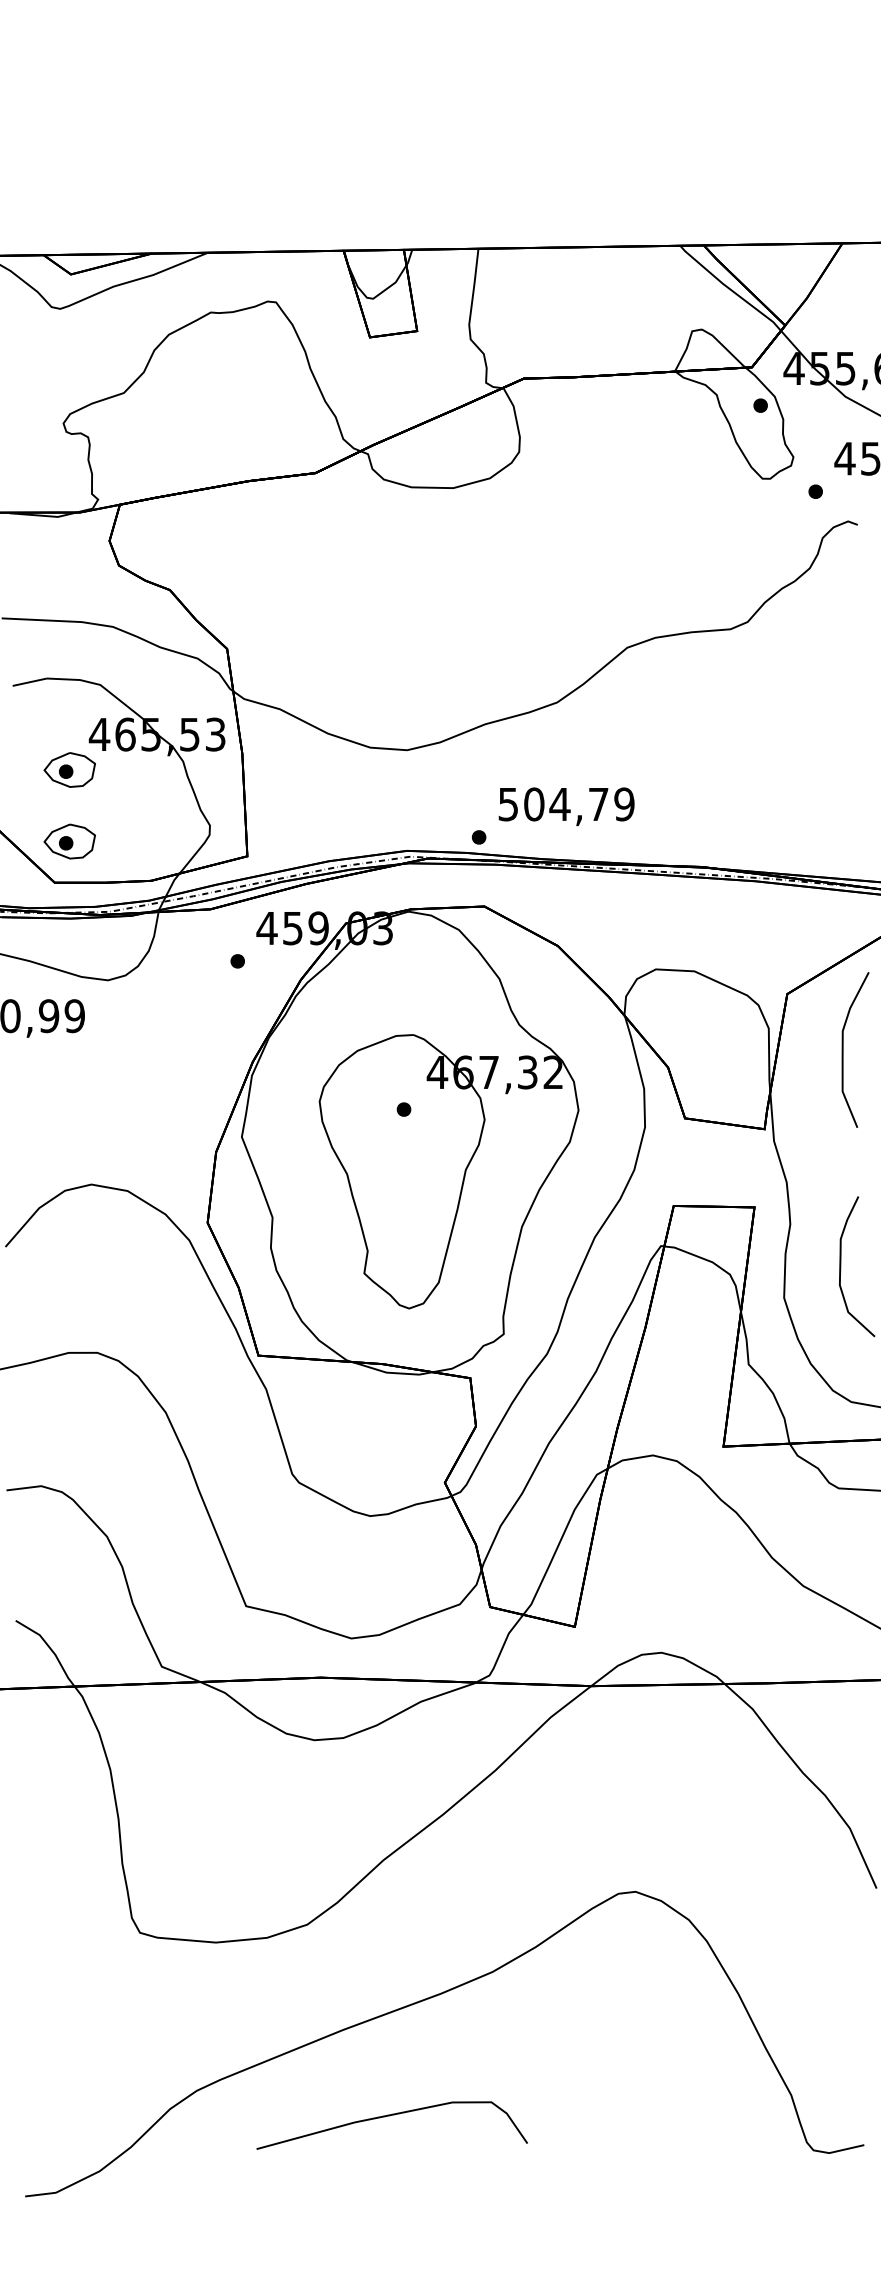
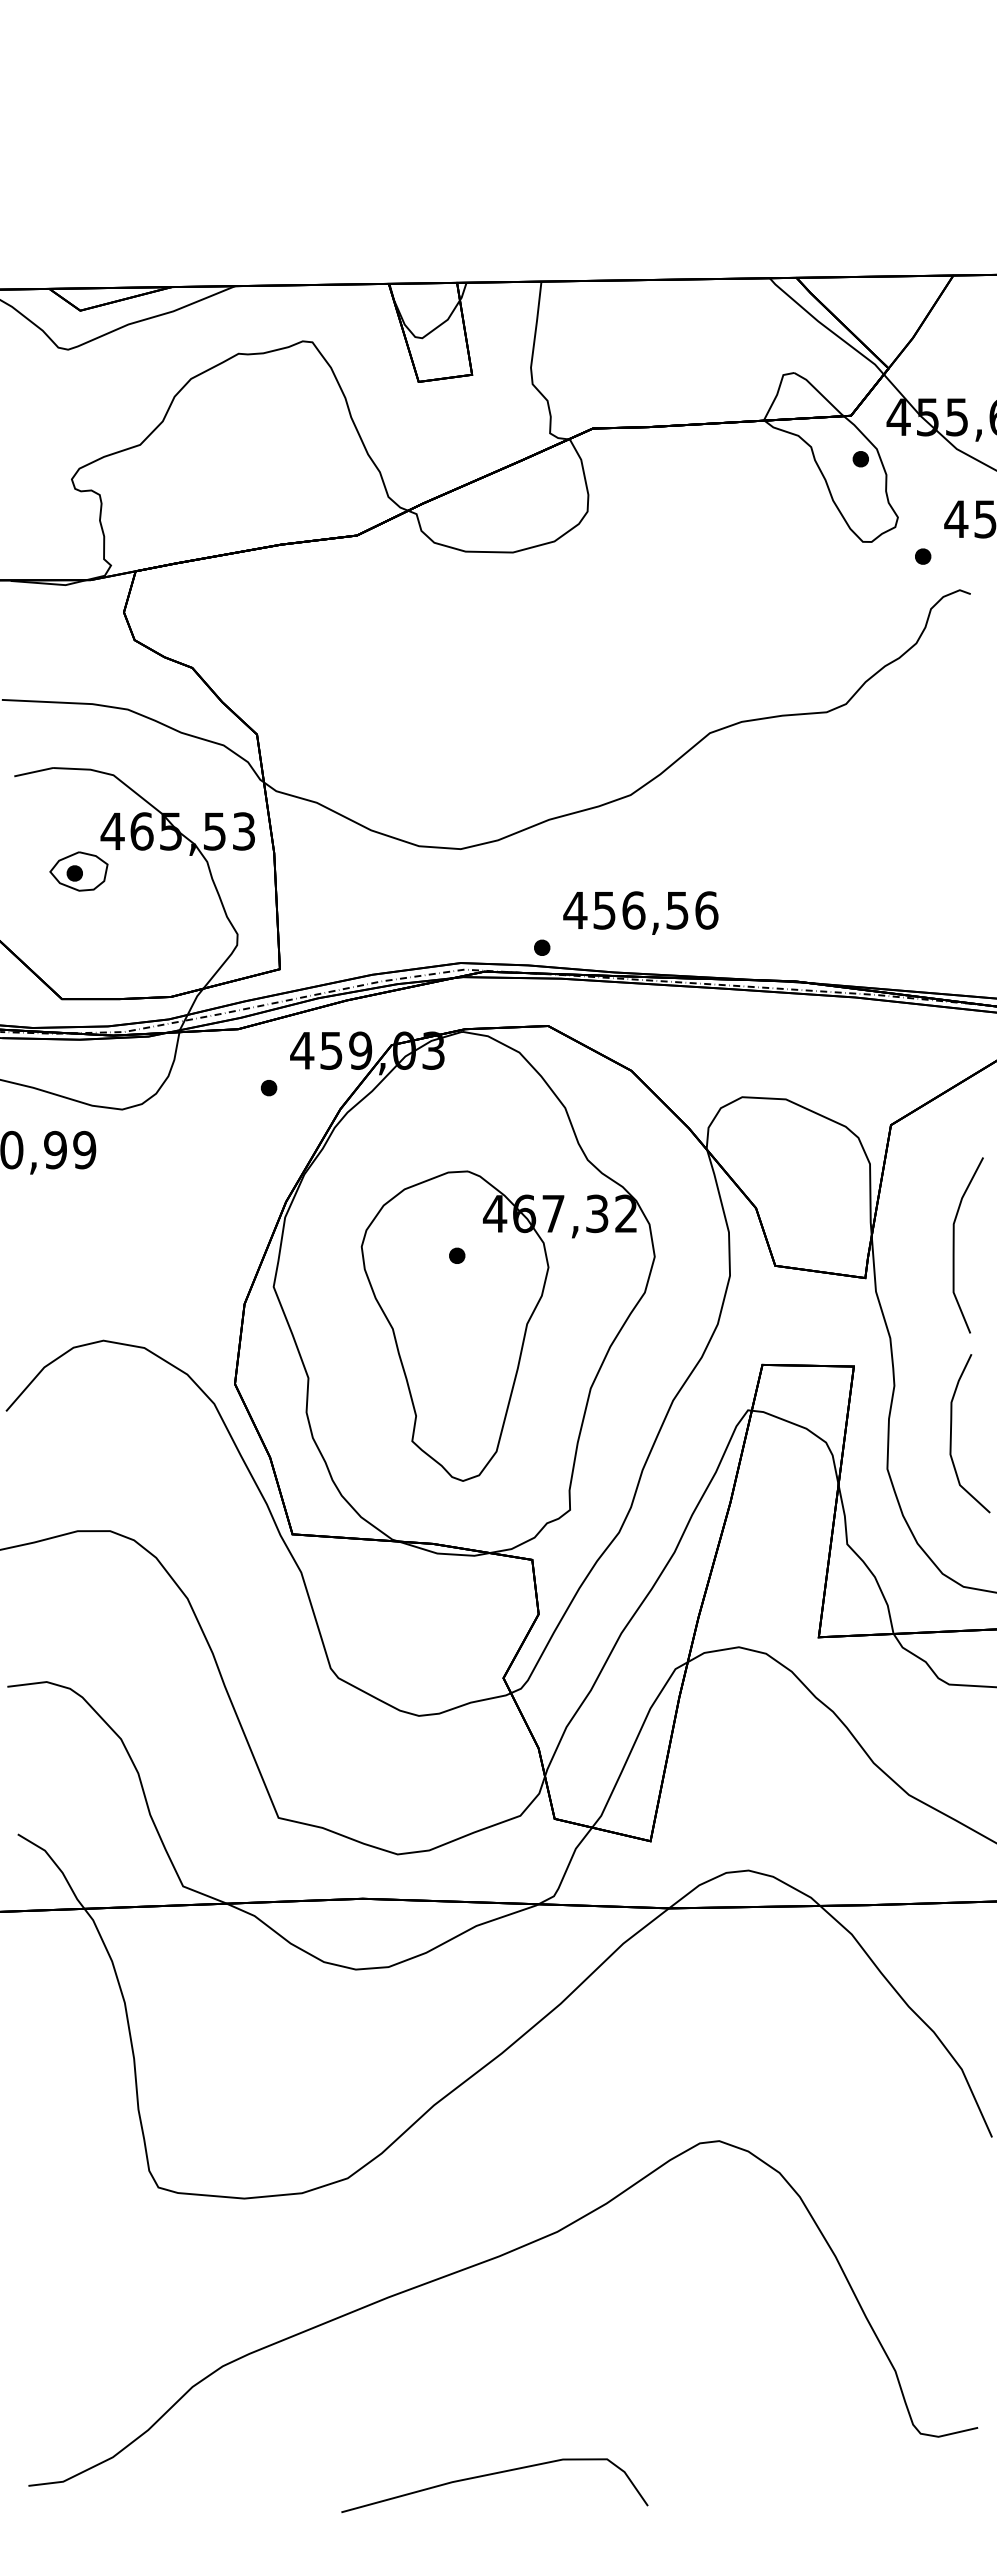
text: (565, 804) -> (640, 910), 504,79 -> 456,56
part: (69, 841) -> (78, 952), removed
curve: (843, 1050) -> (954, 1245), moved
curve: (389, 2116) -> (491, 2475), moved

